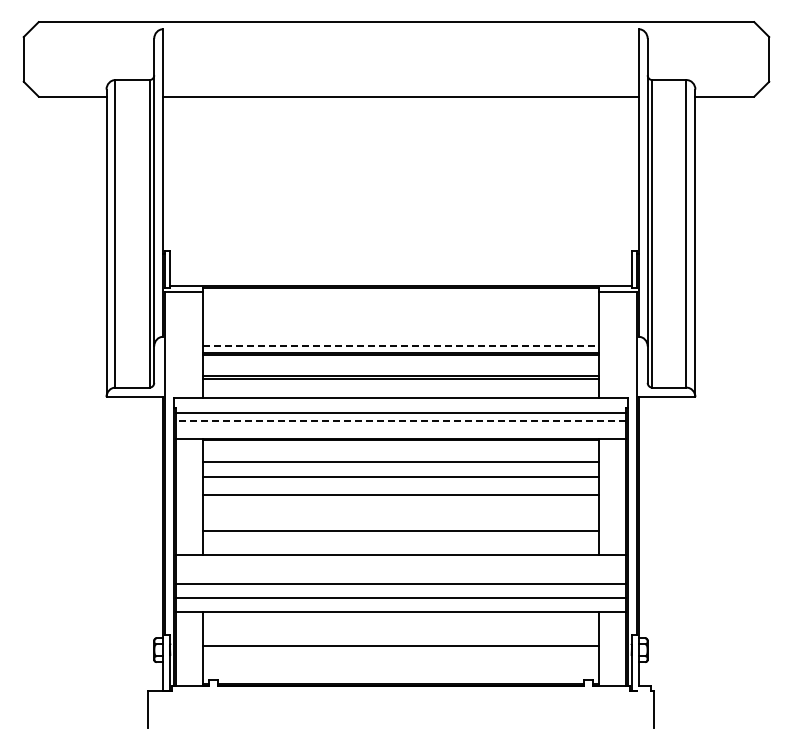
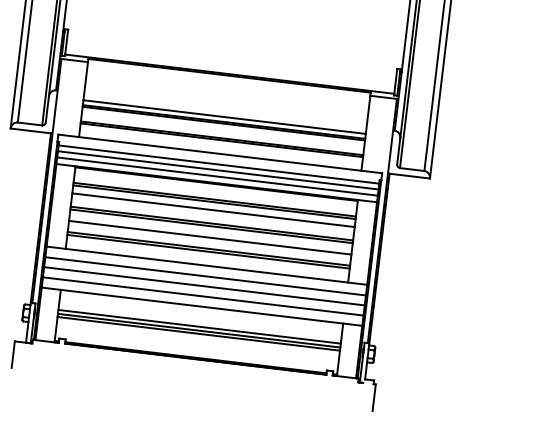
line: (401, 345) -> (225, 116), dashed -> solid
line: (400, 420) -> (217, 170), dashed -> solid
line: (400, 429) -> (217, 176), added
line: (400, 465) -> (214, 202), added
line: (400, 499) -> (211, 226), added
line: (400, 515) -> (209, 237), added
line: (400, 535) -> (208, 252), added
line: (400, 569) -> (205, 276), added
line: (400, 640) -> (199, 326), added
line: (400, 650) -> (198, 333), added

